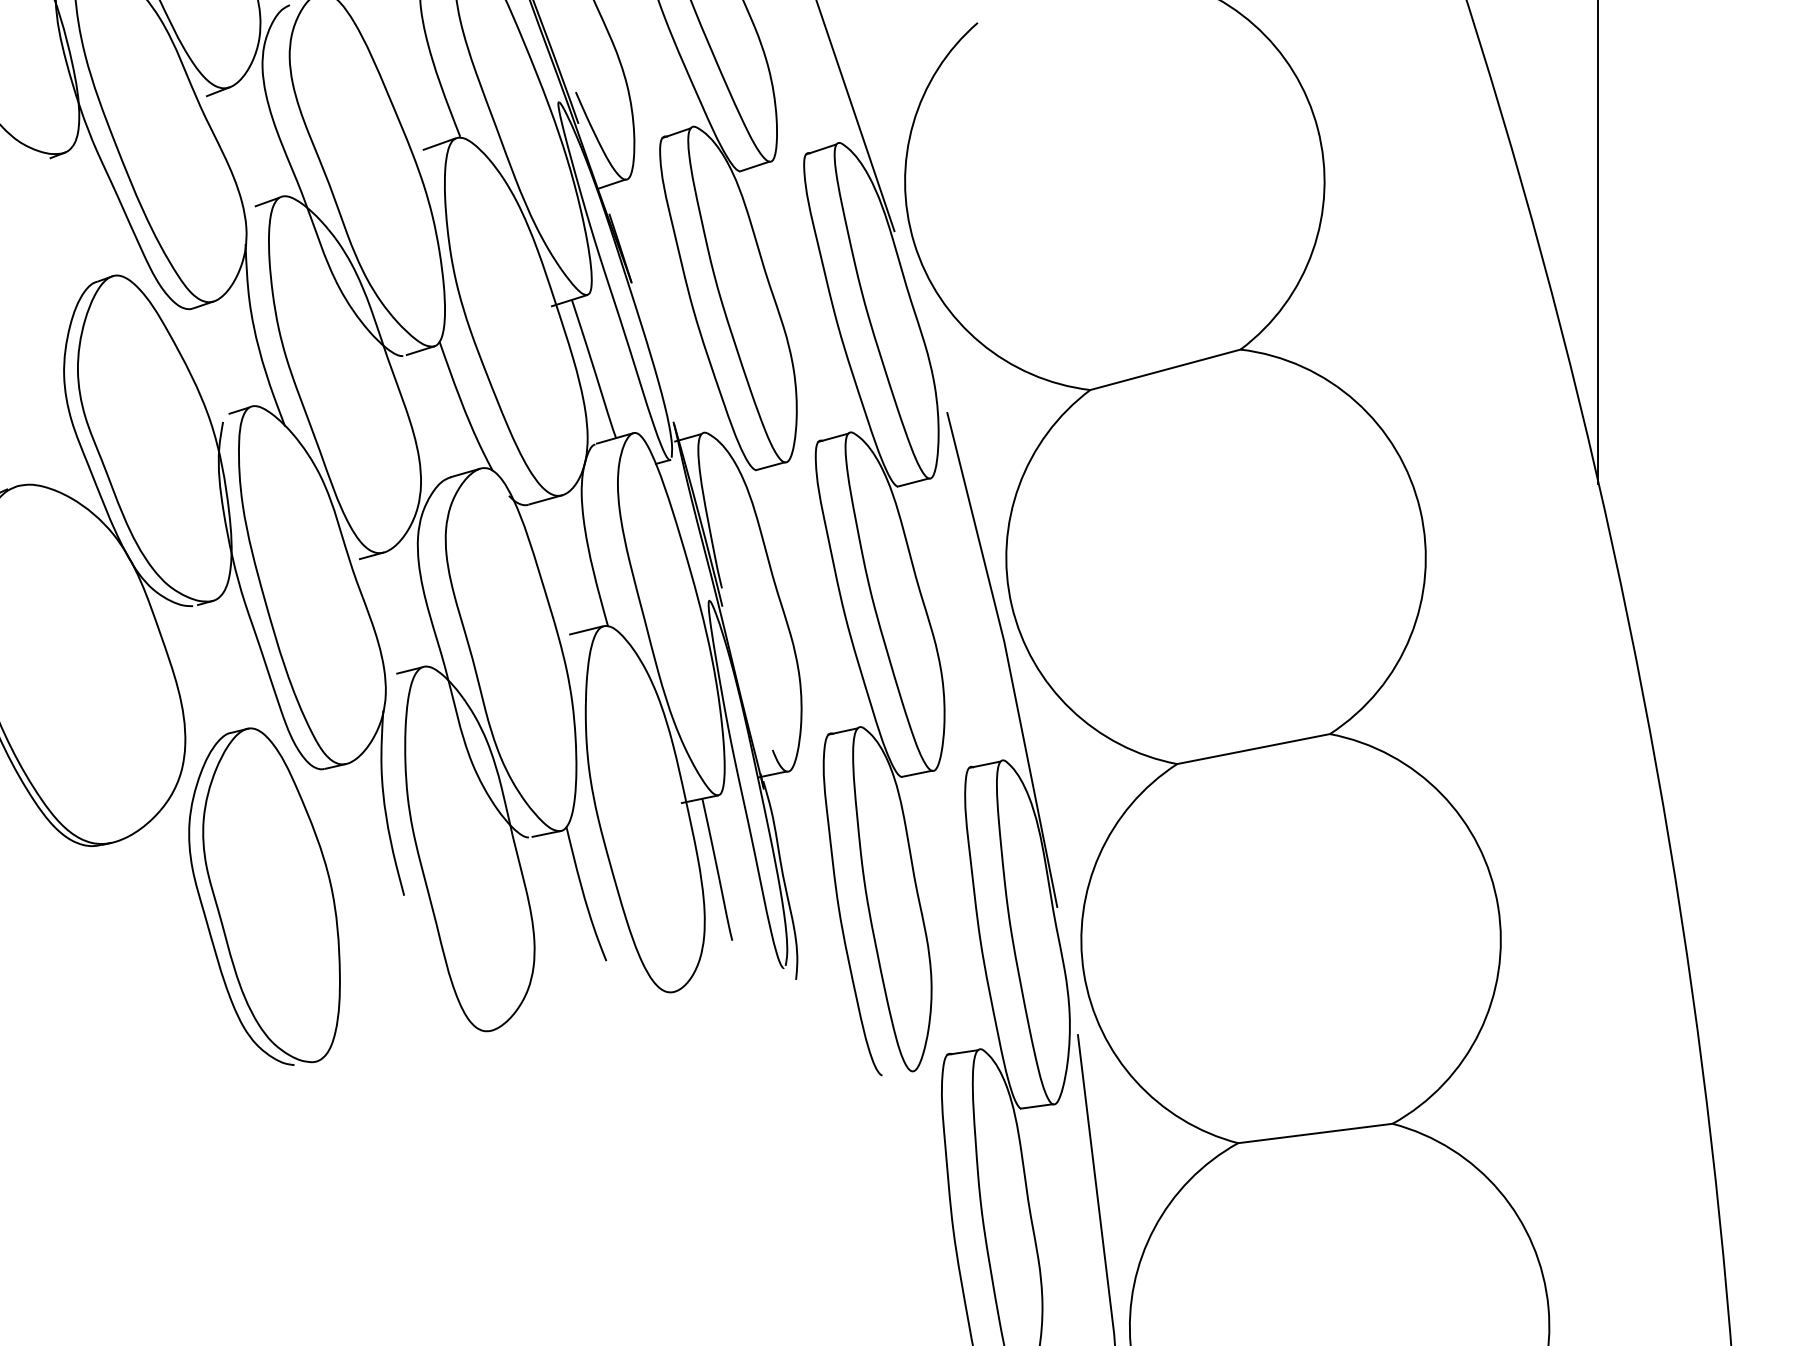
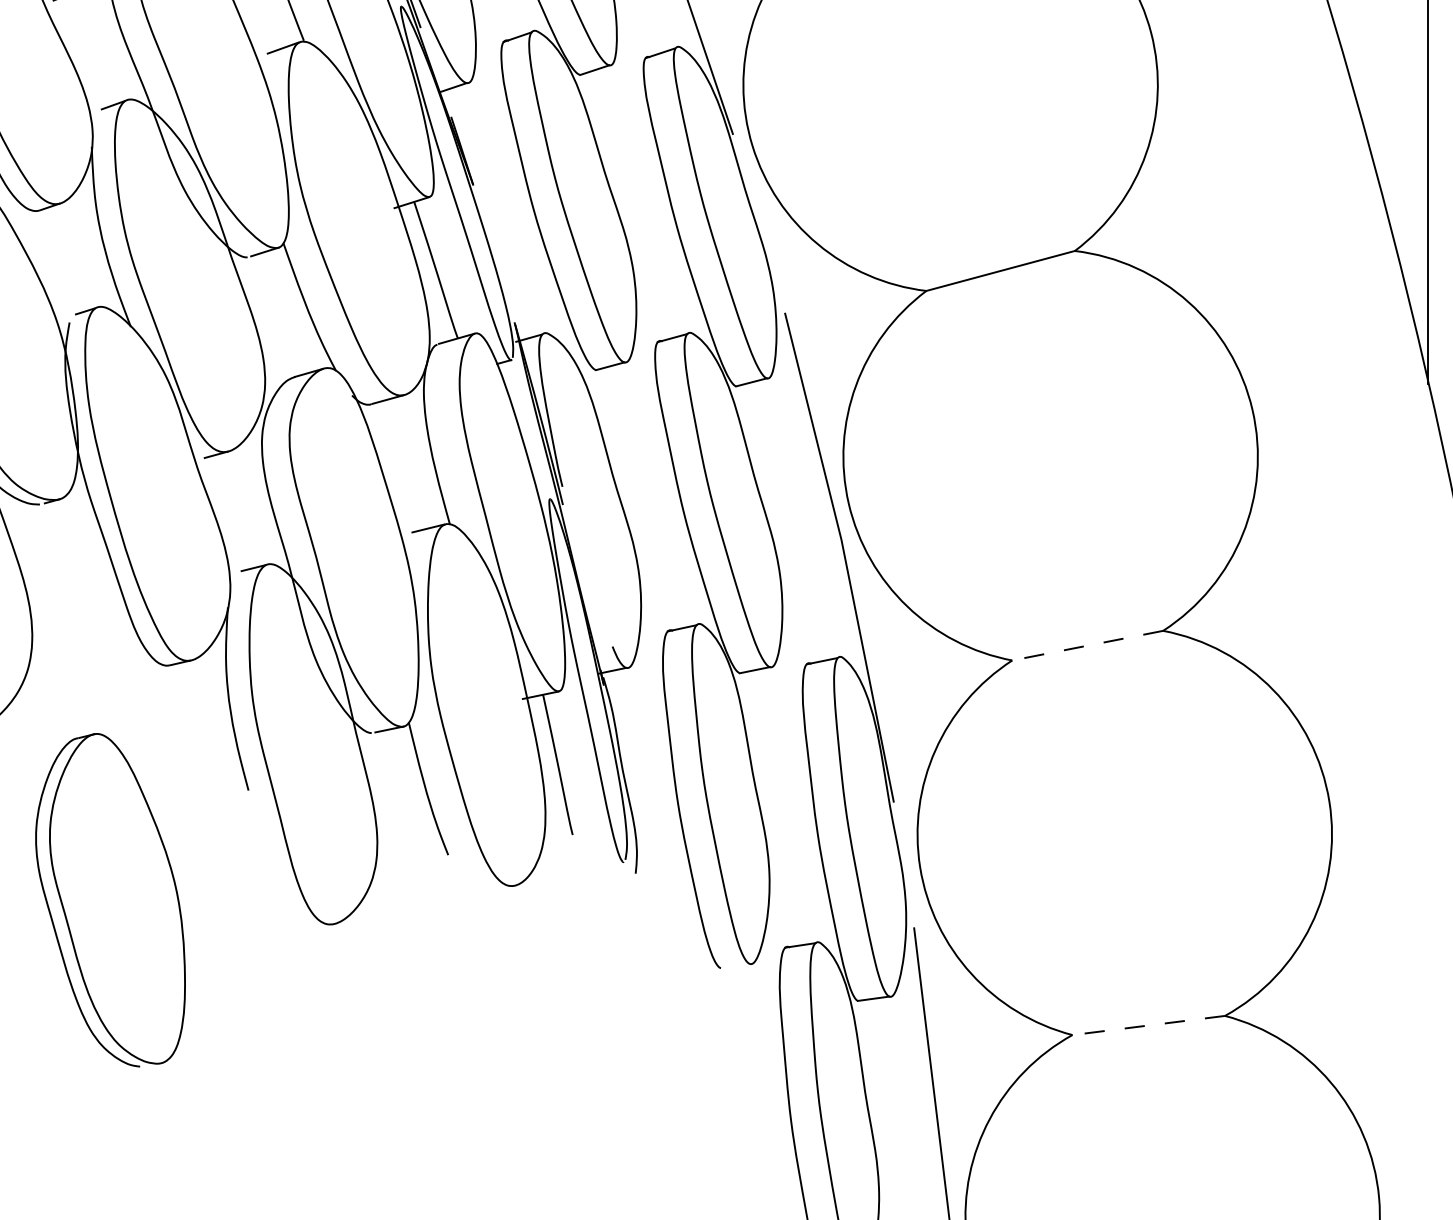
line: (1253, 749) -> (1087, 646), solid -> dashed
part: (264, 896) -> (110, 900), moved
line: (1315, 1133) -> (1148, 1025), solid -> dashed

